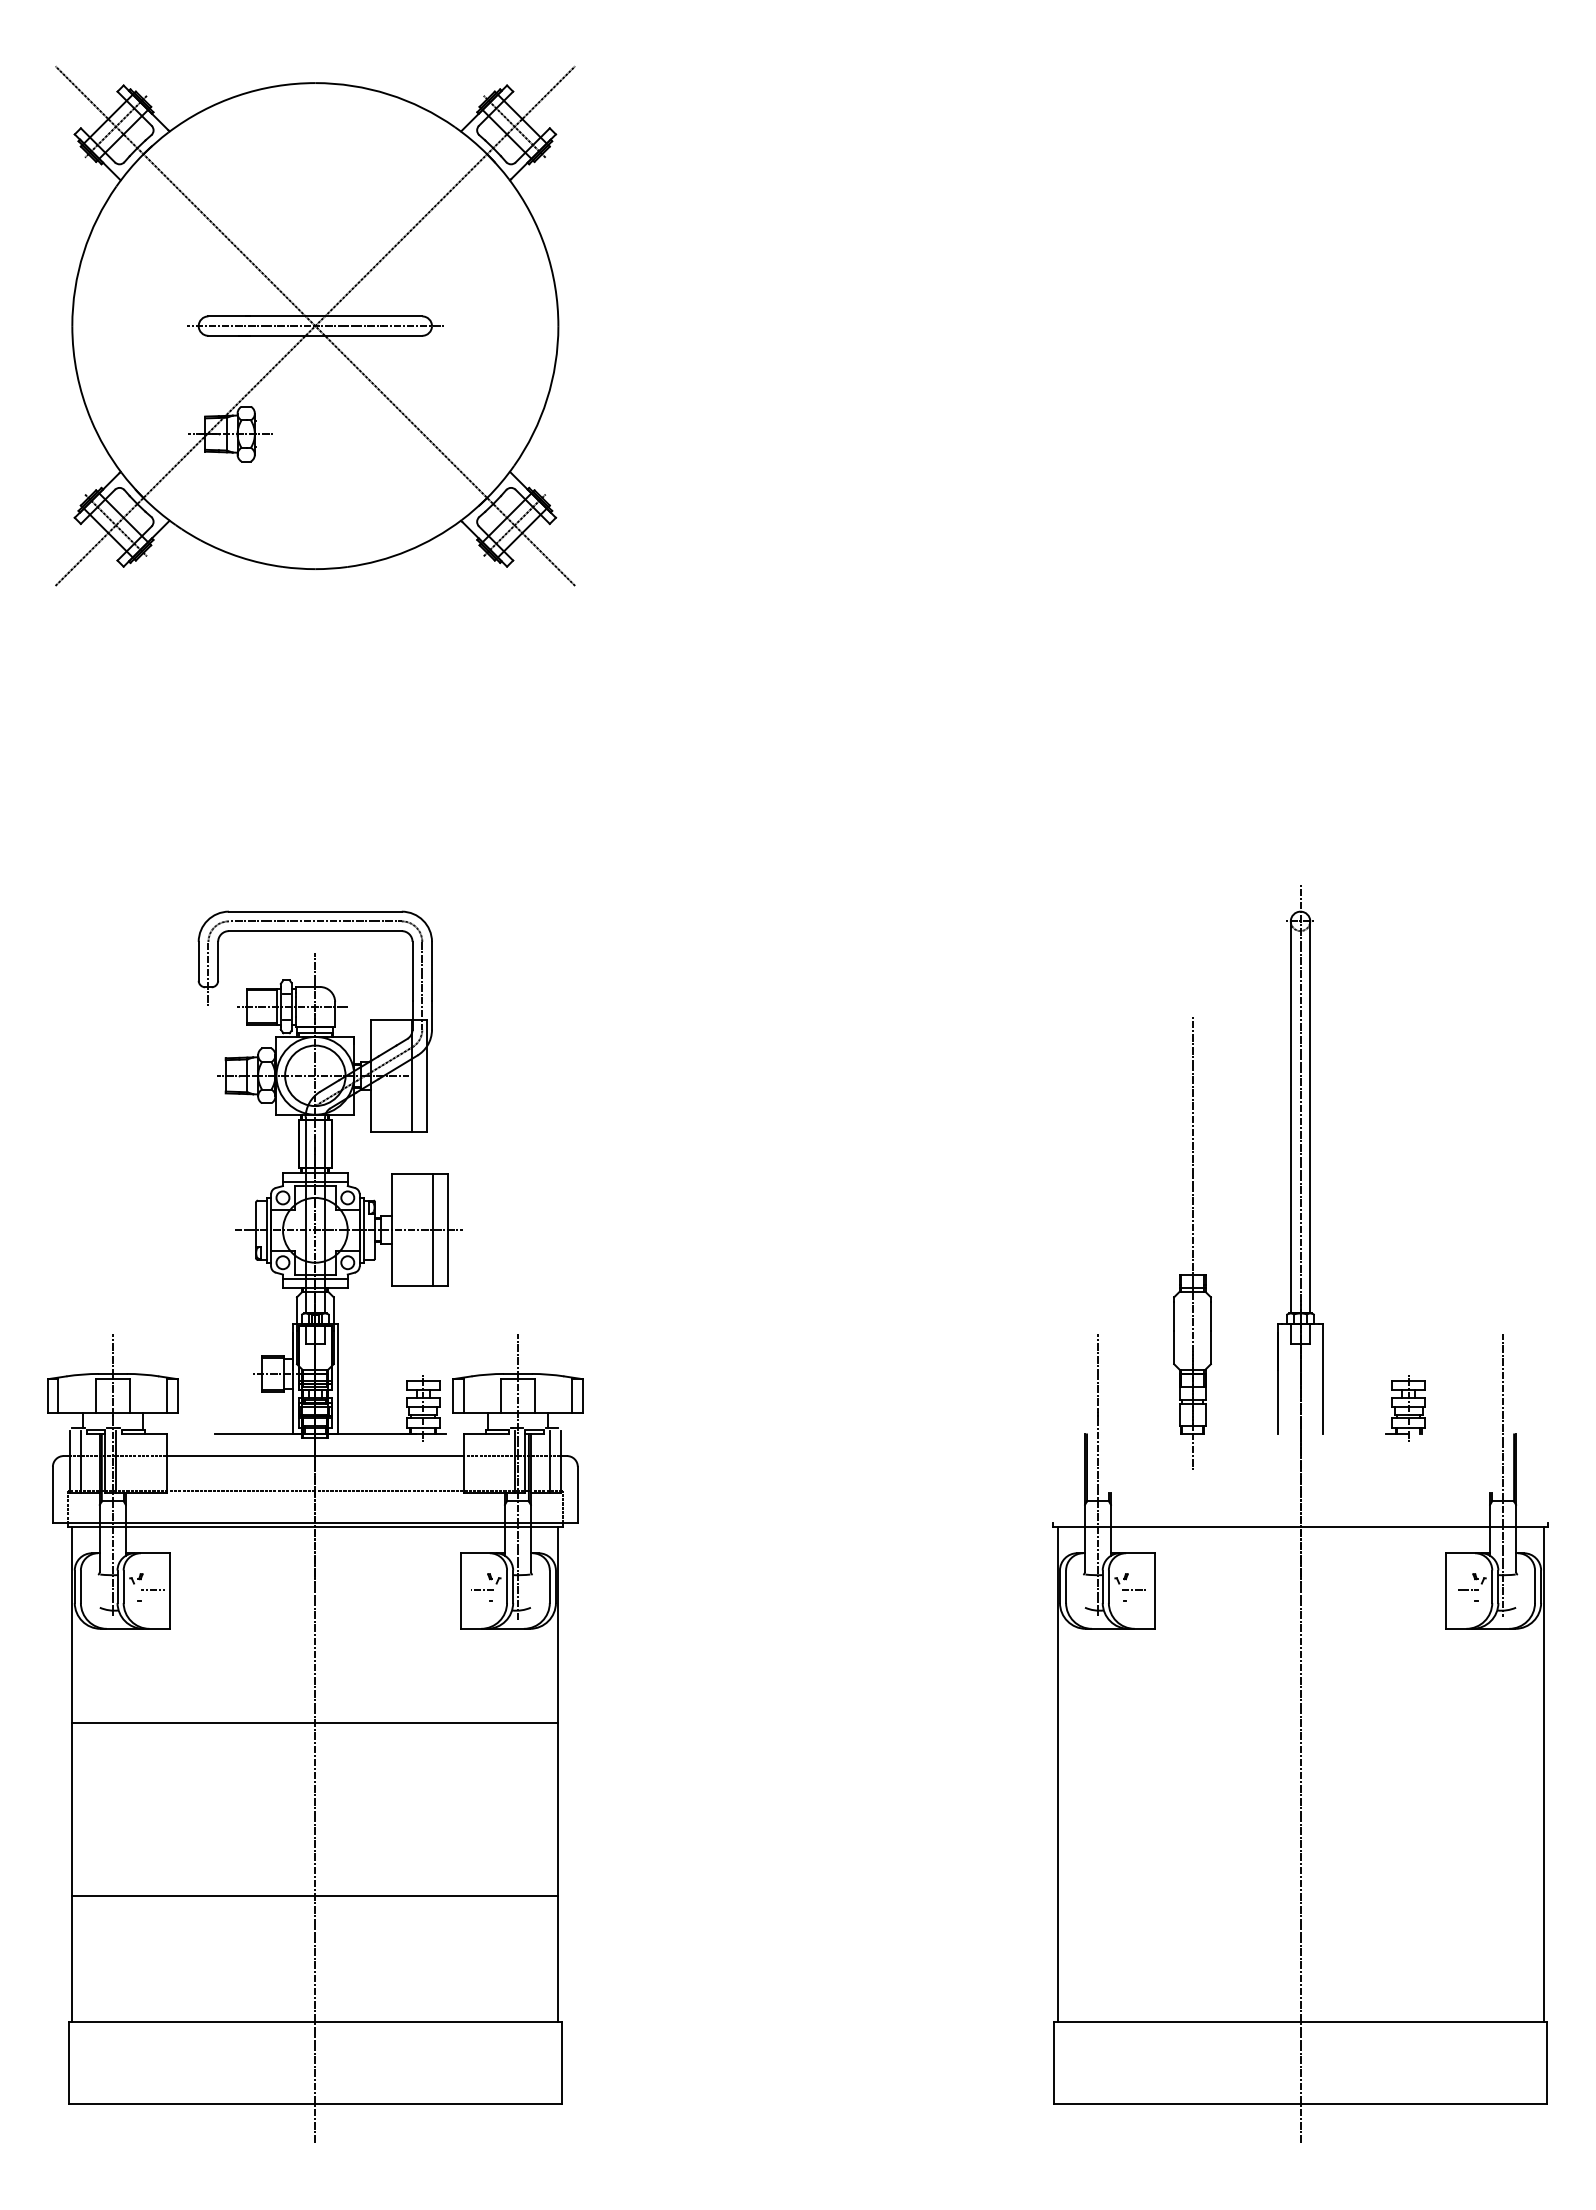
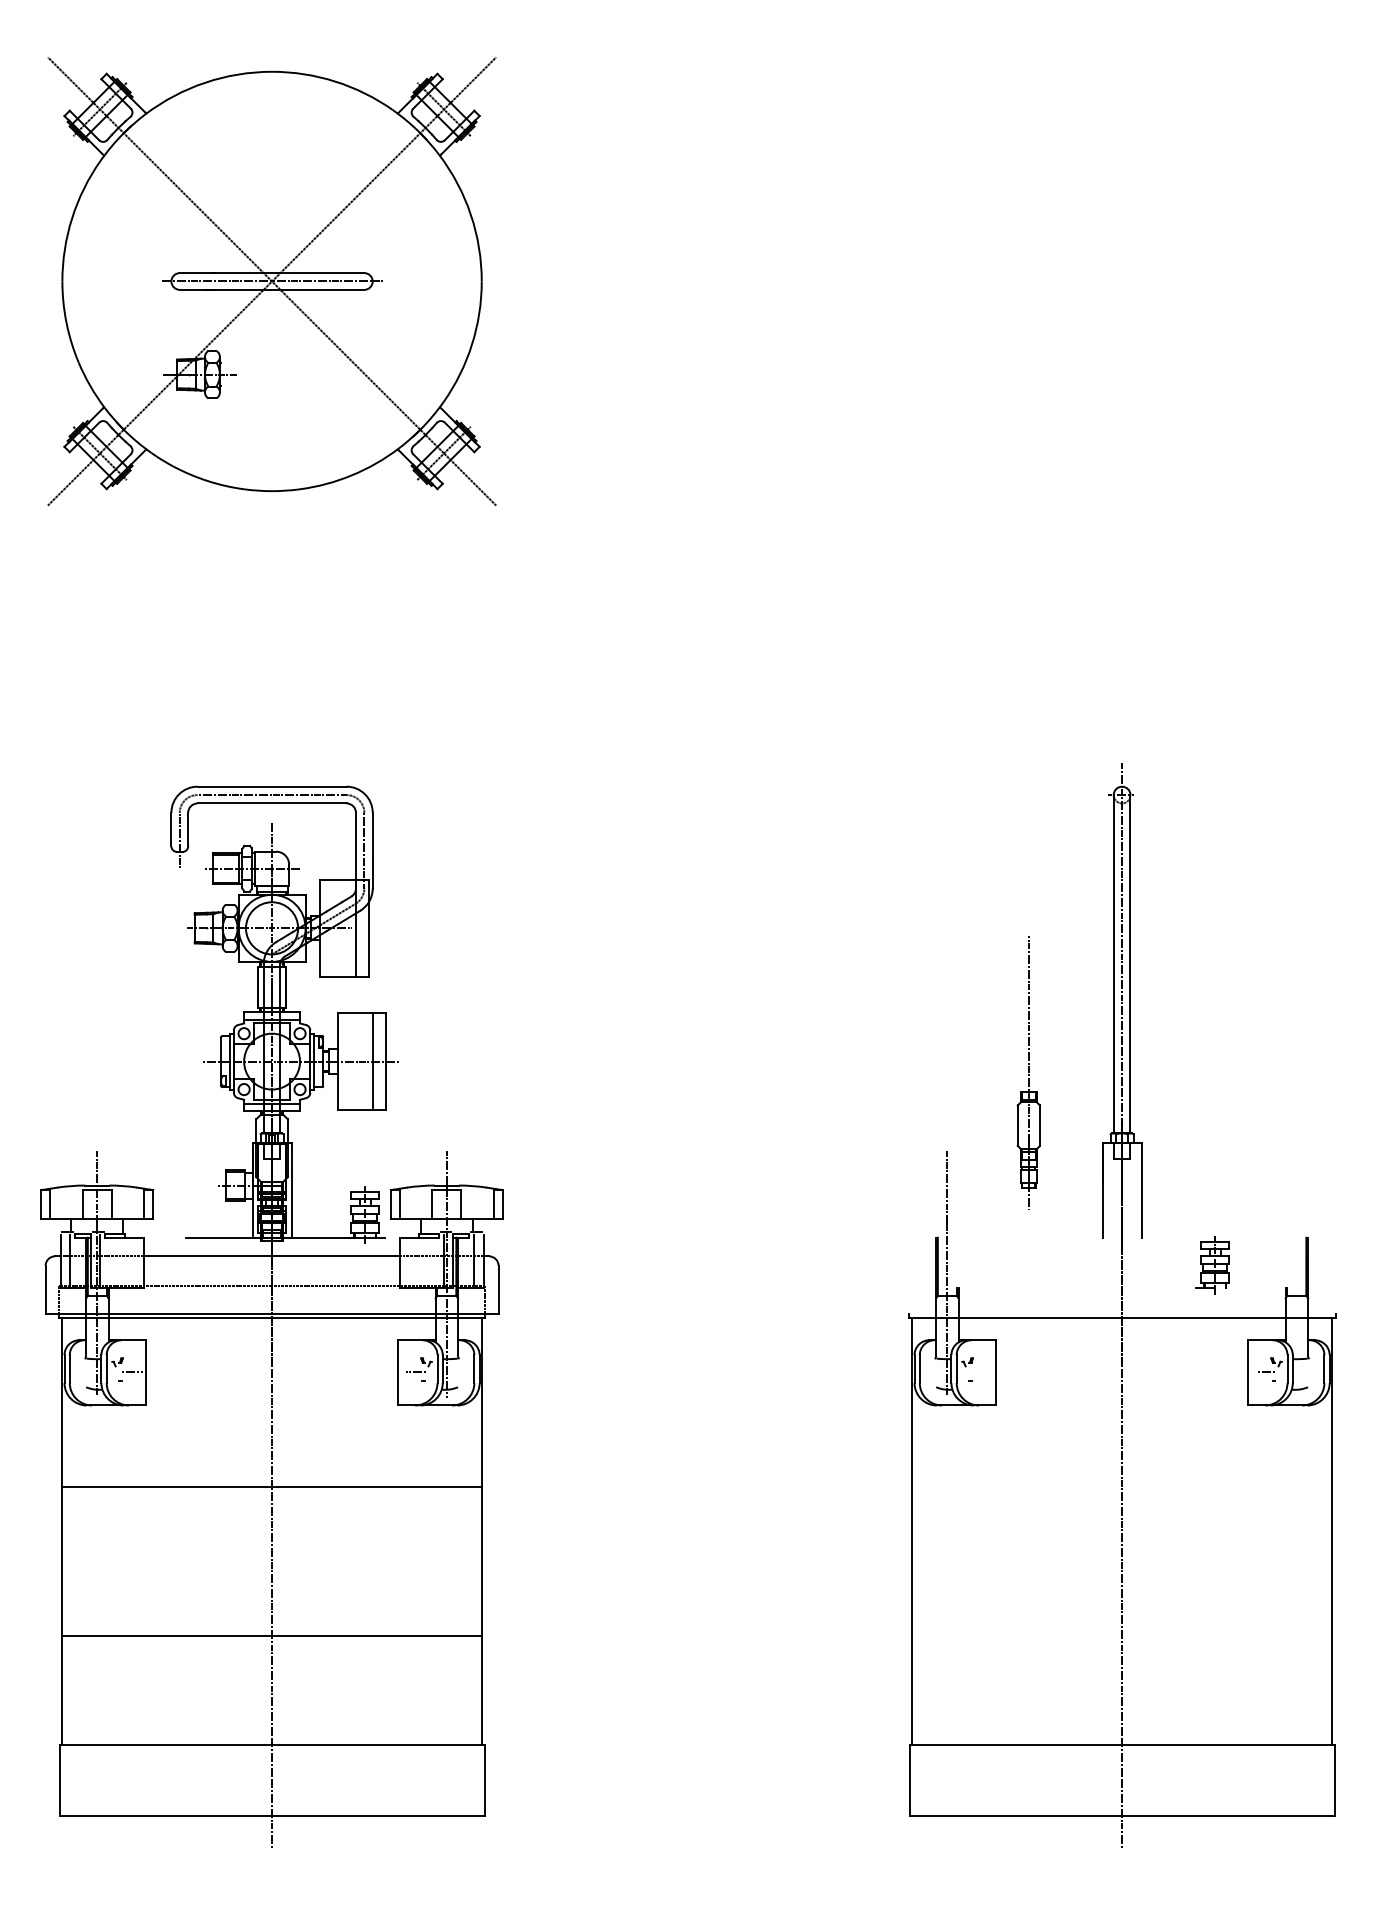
part: (1192, 1243) -> (1028, 1072), size x0.7
part: (1405, 1408) -> (1212, 1265), moved
line: (1503, 1475) -> (1297, 1273), removed
line: (1133, 1589) -> (977, 1371), removed

